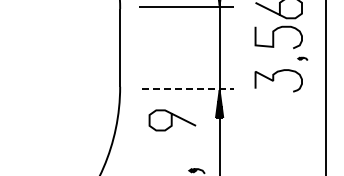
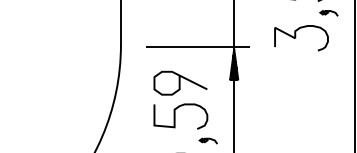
part: (302, 58) -> (328, 12), size x1.67
line: (187, 88) -> (197, 46), dashed -> solid
curve: (168, 149) -> (175, 116), added

